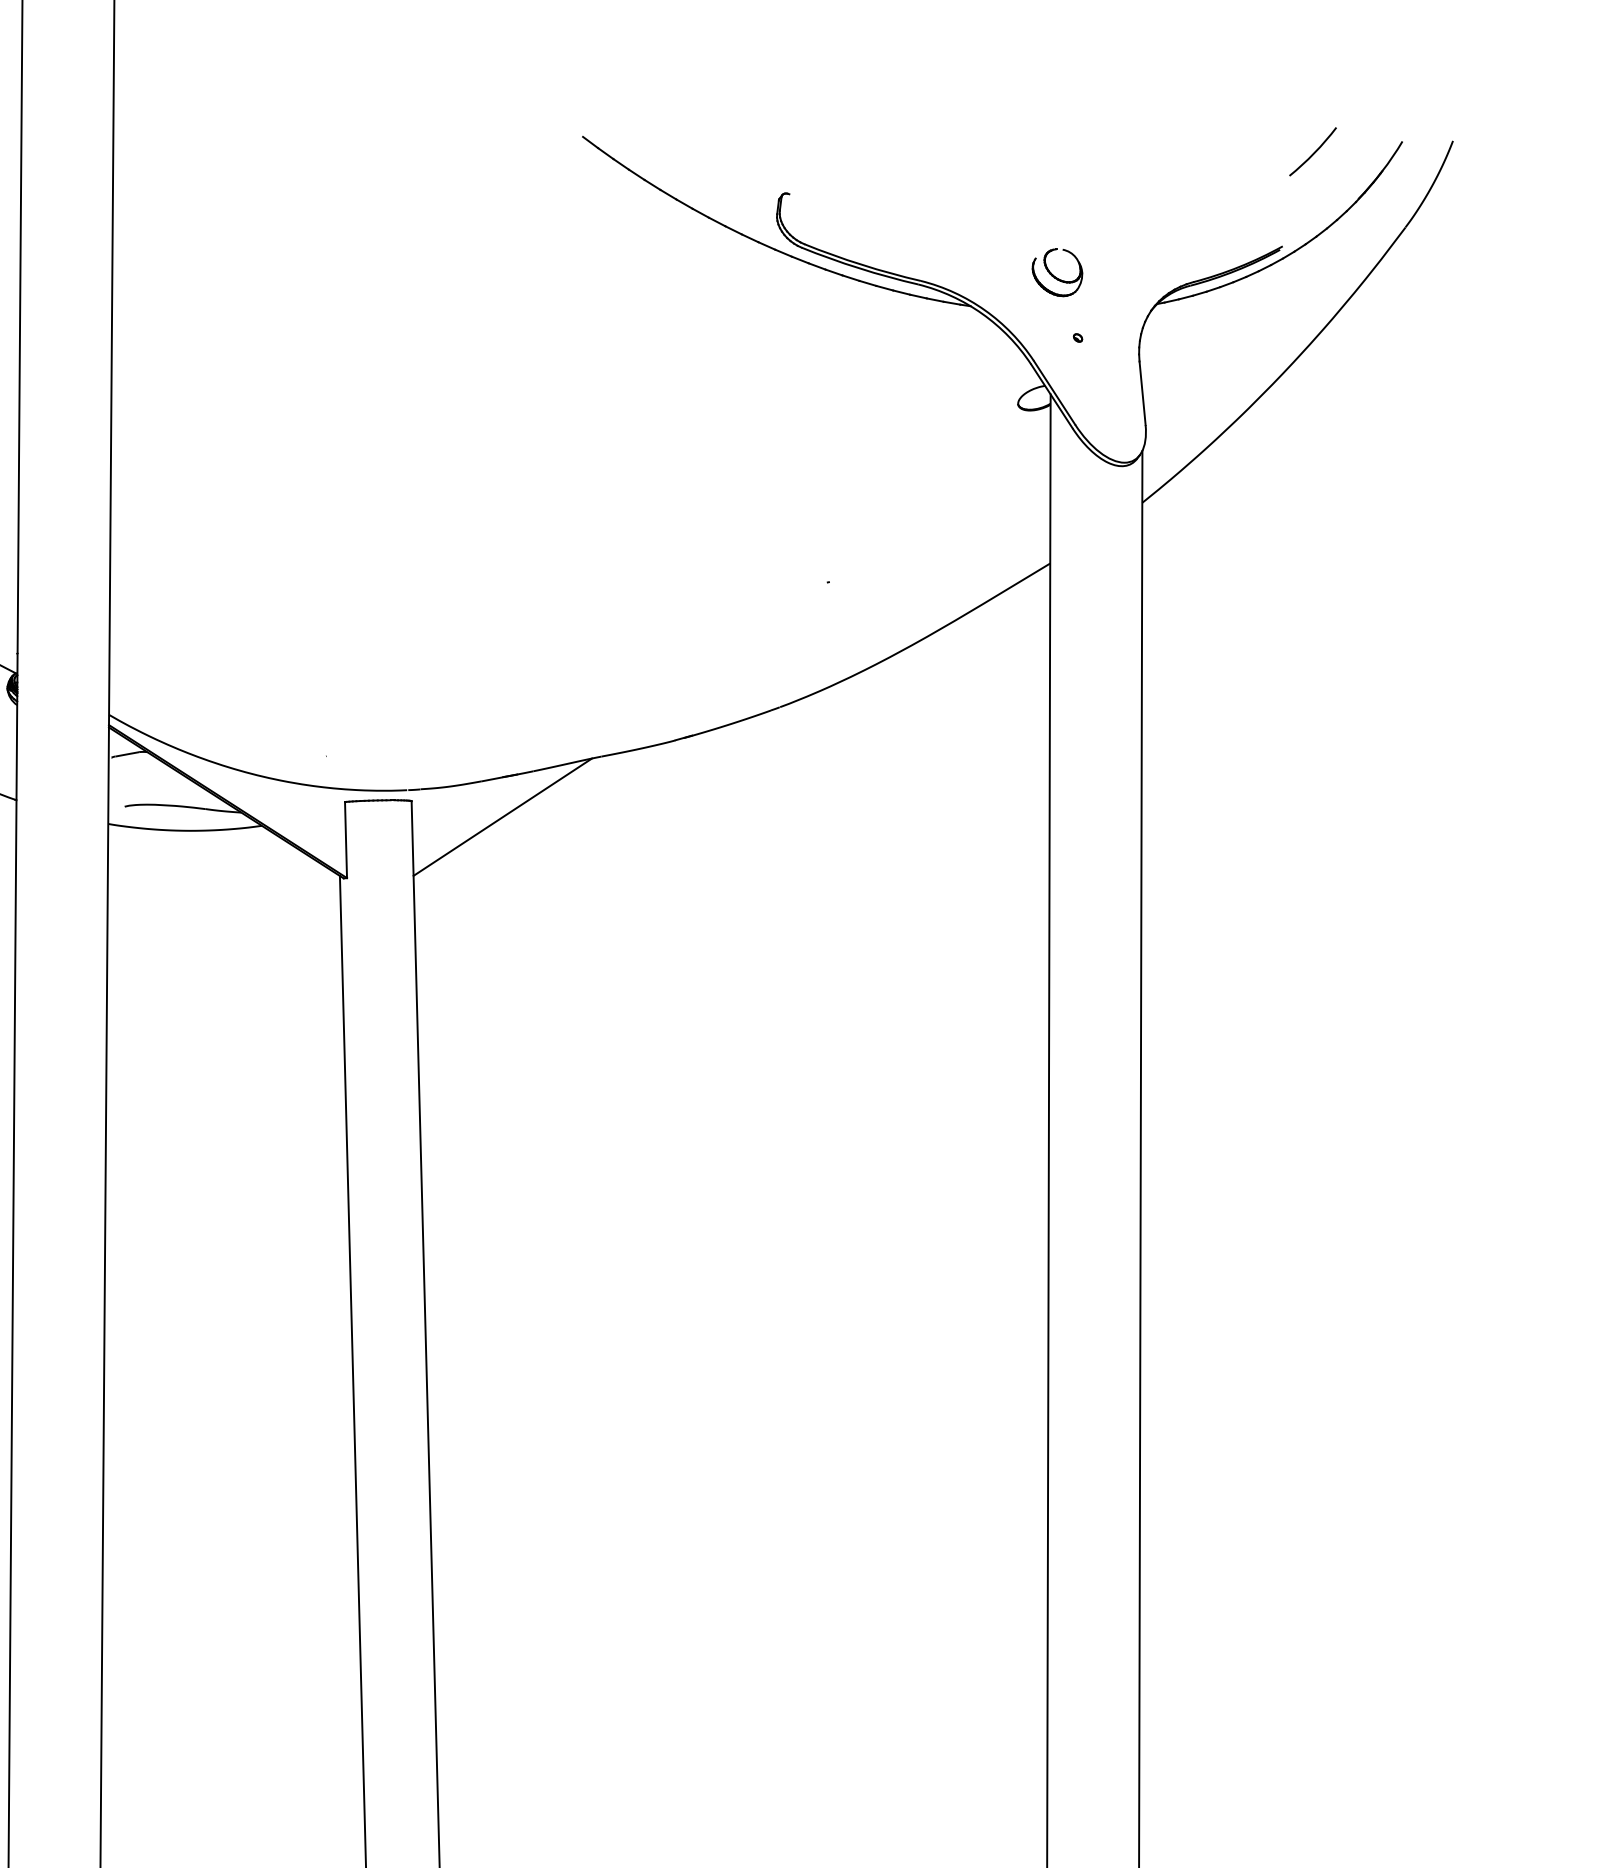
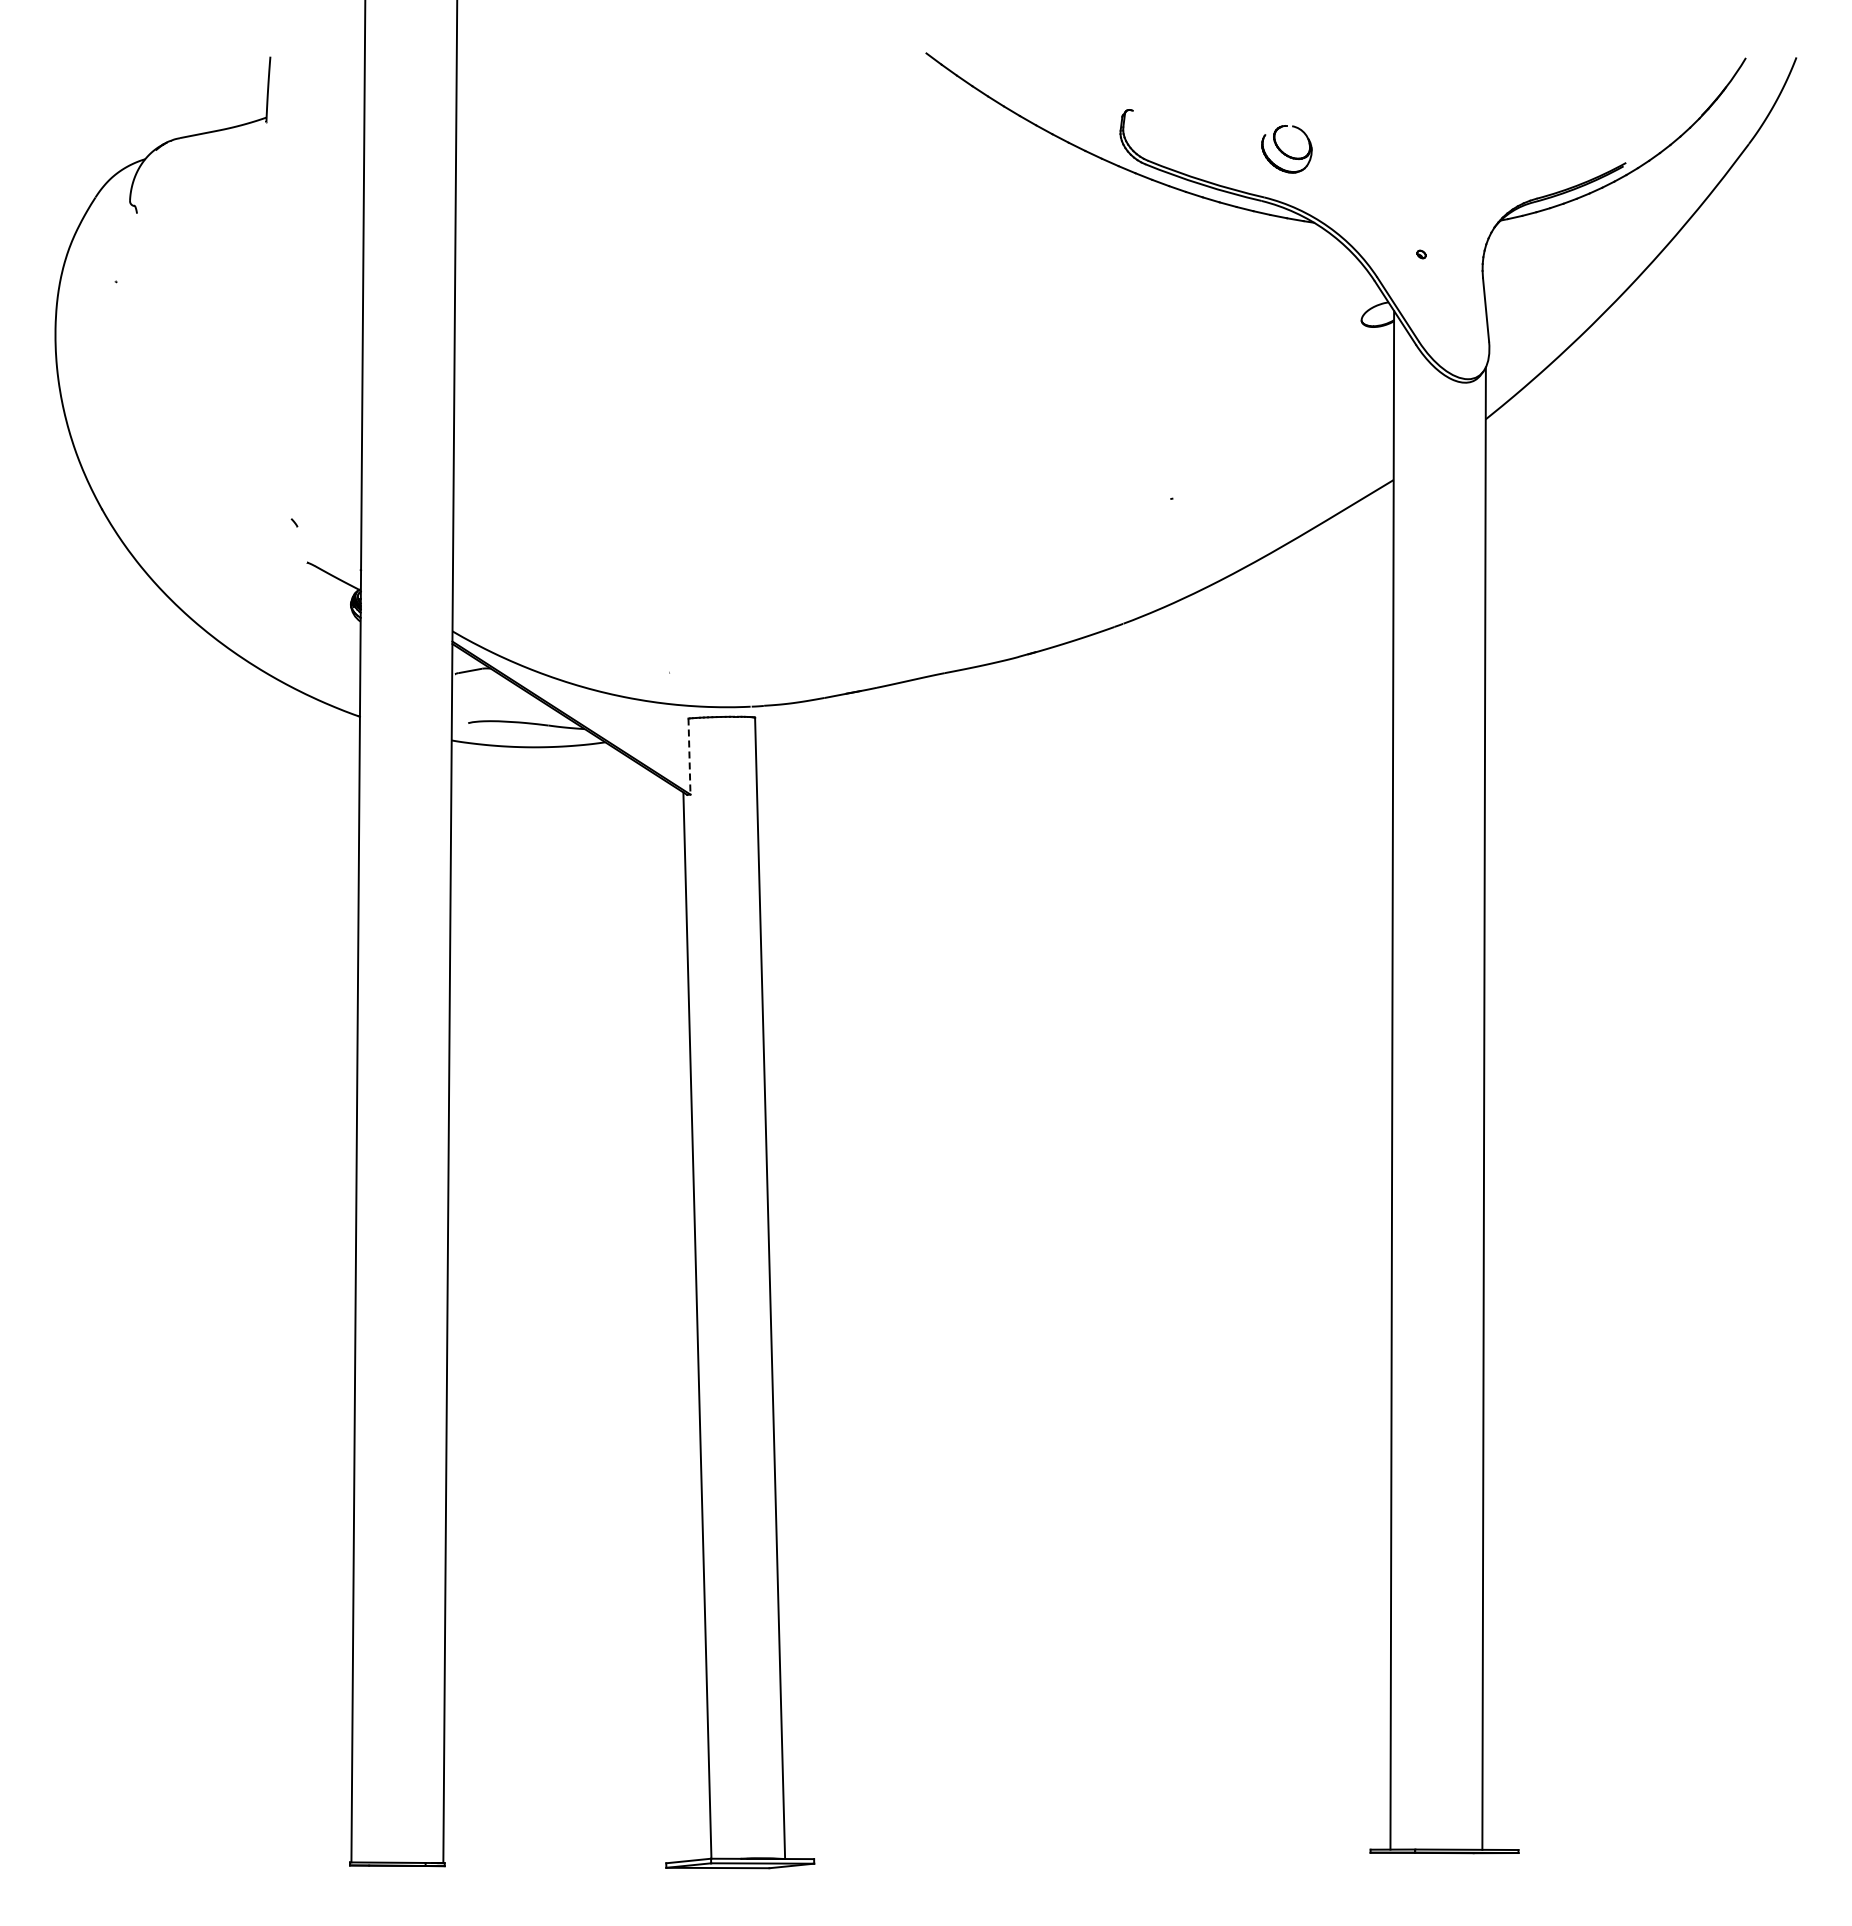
arc: (1314, 151) -> (1657, 68), removed
part: (1057, 272) -> (1286, 149), moved
line: (503, 816) -> (846, 733), removed
line: (346, 840) -> (689, 757), solid -> dashed

